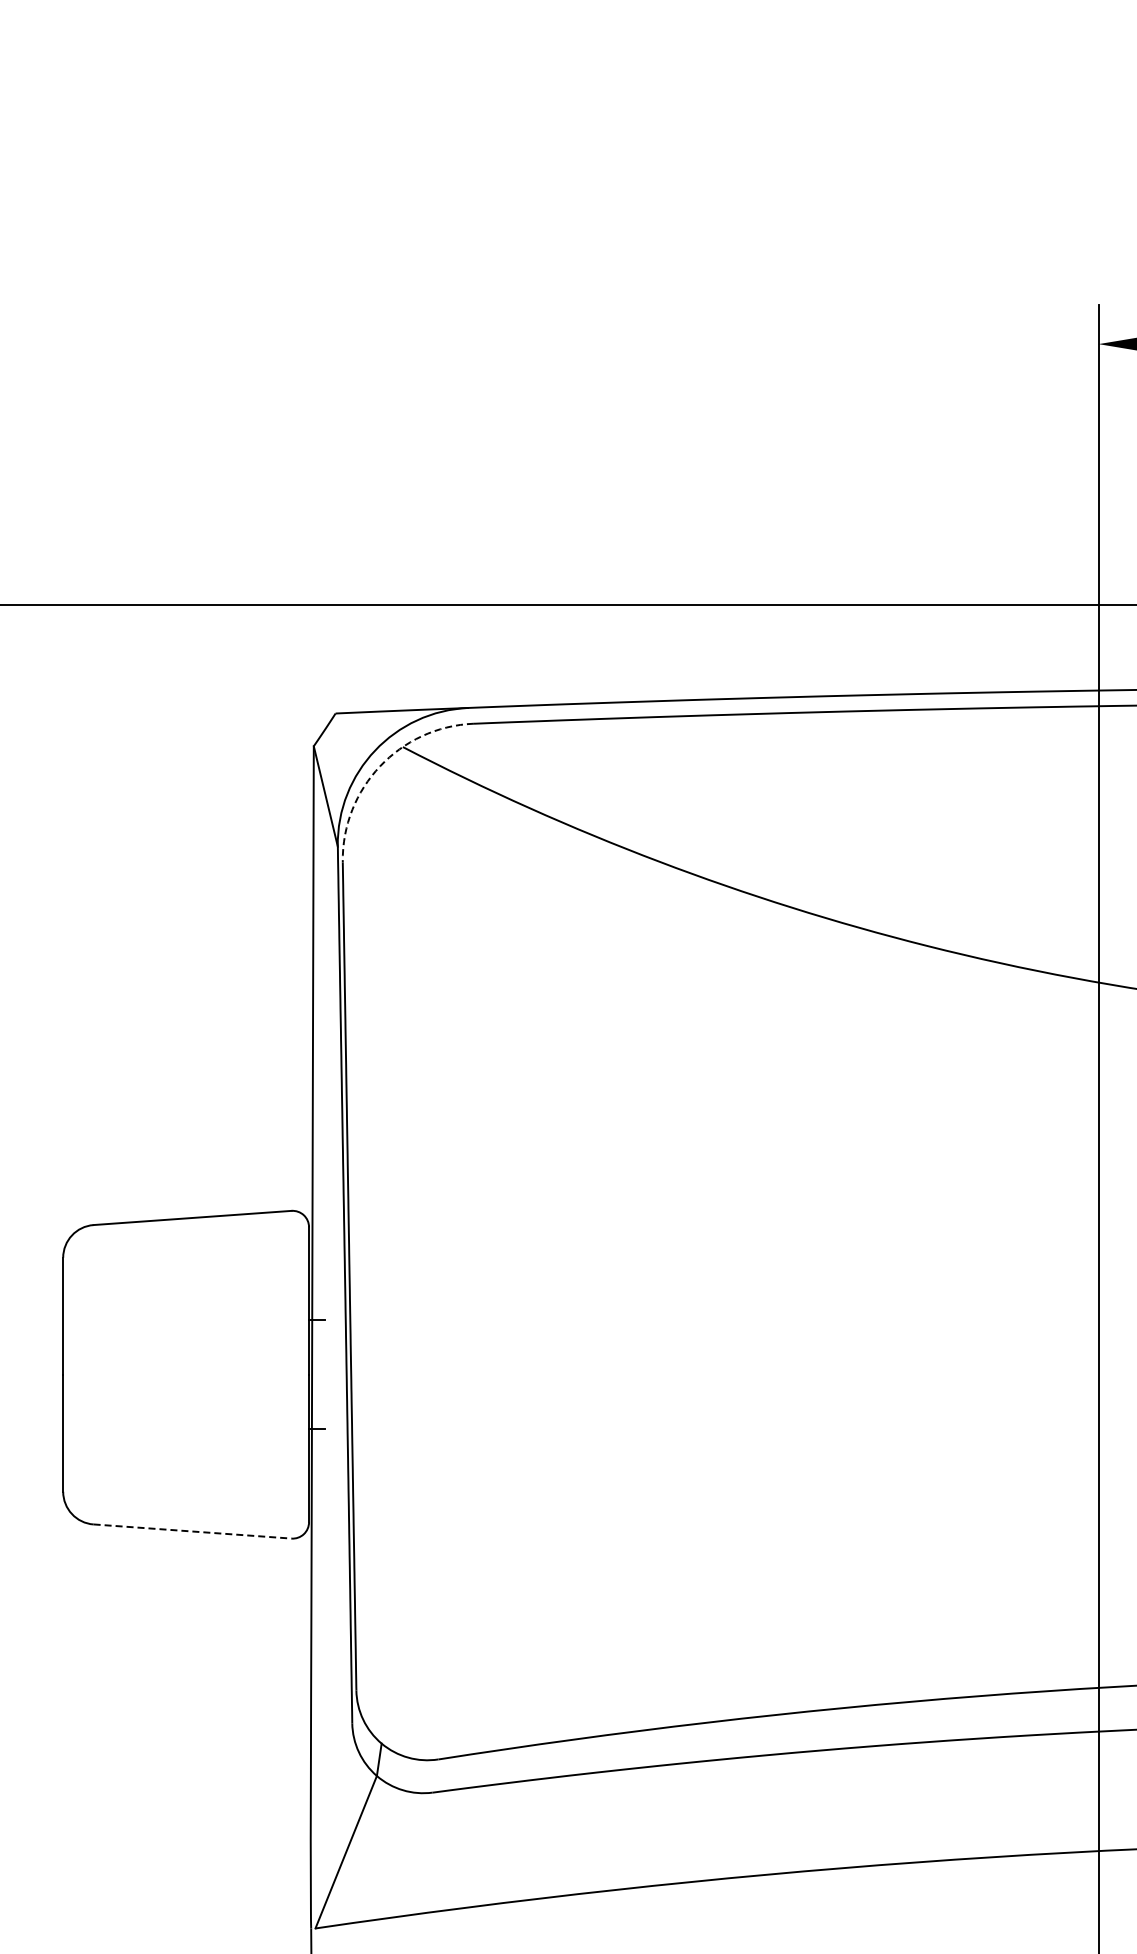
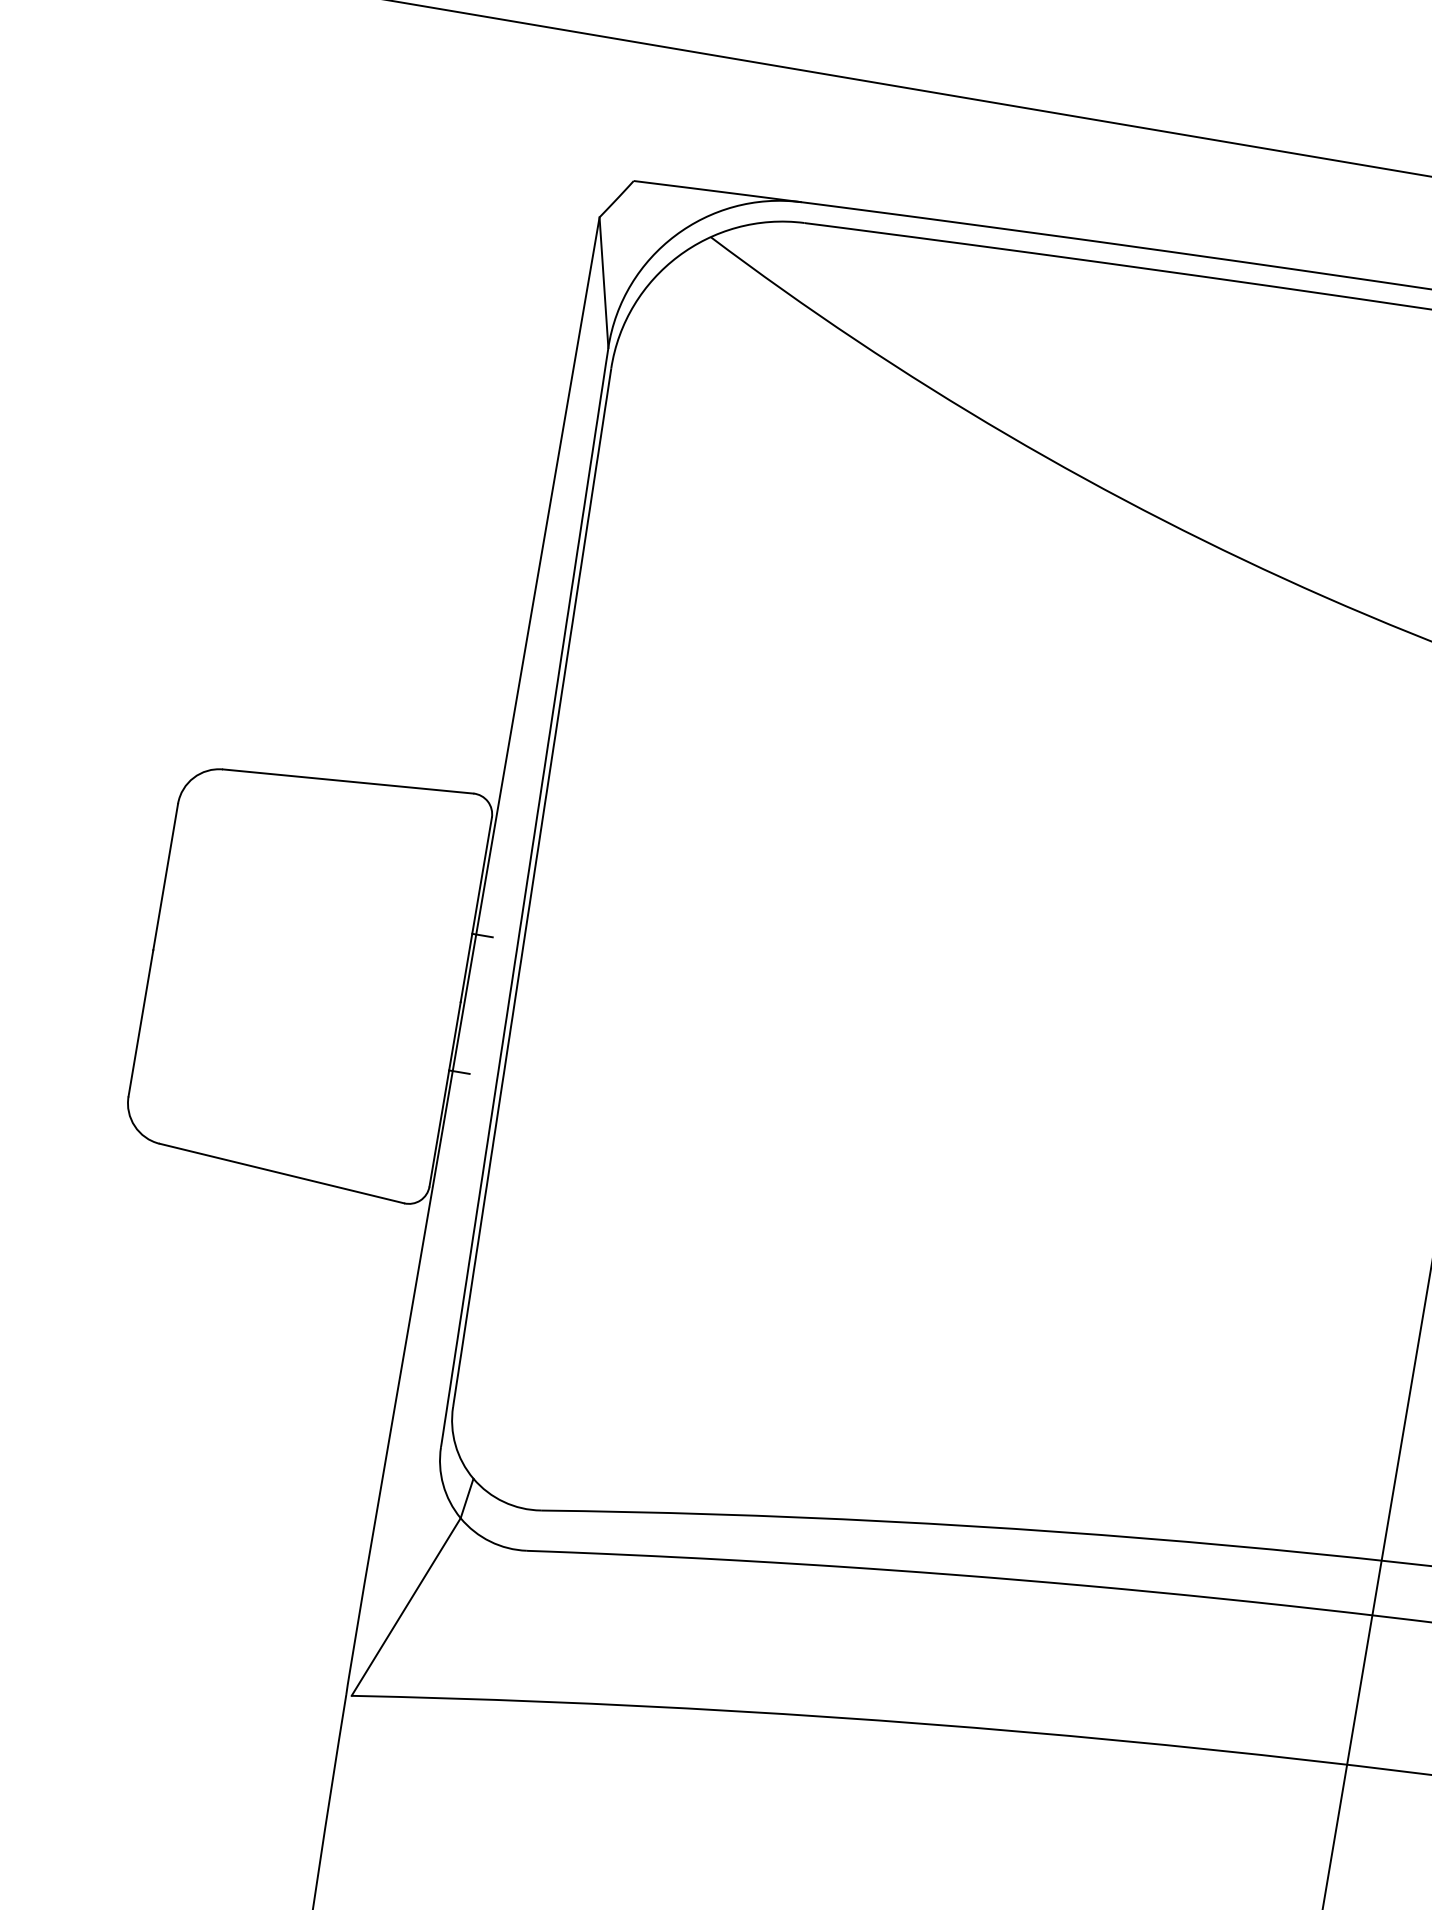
arc: (380, 766) -> (678, 256), dashed -> solid
line: (193, 1531) -> (283, 1173), dashed -> solid

